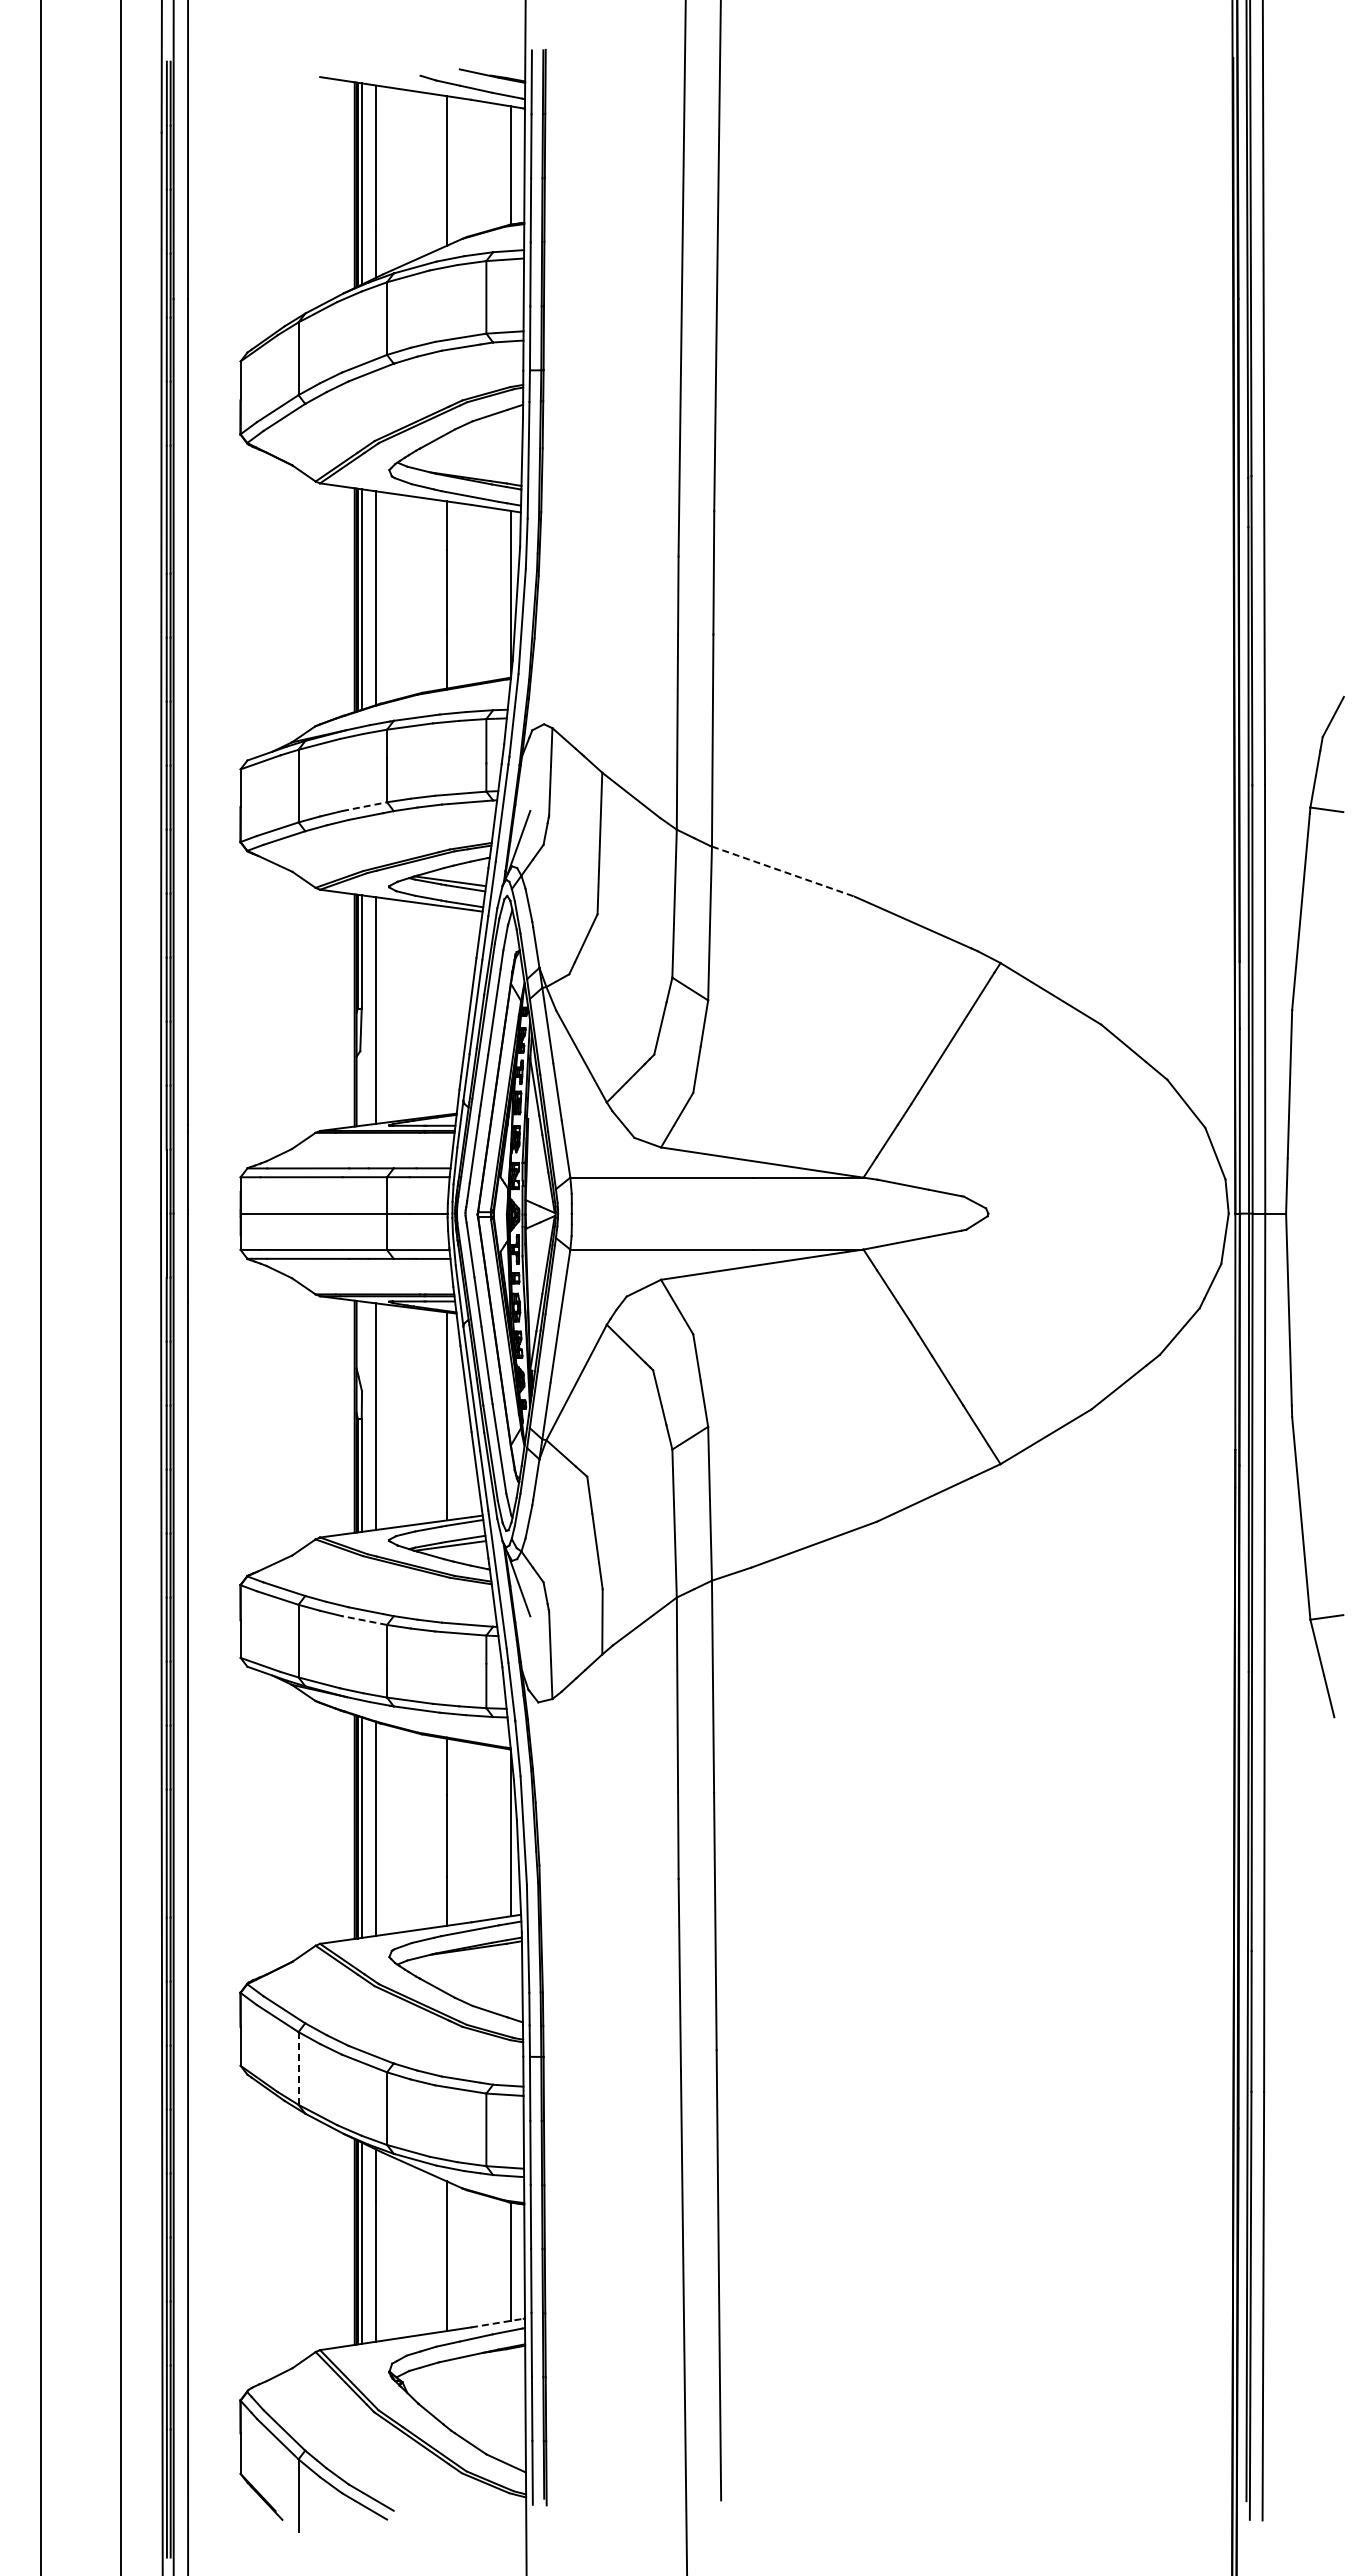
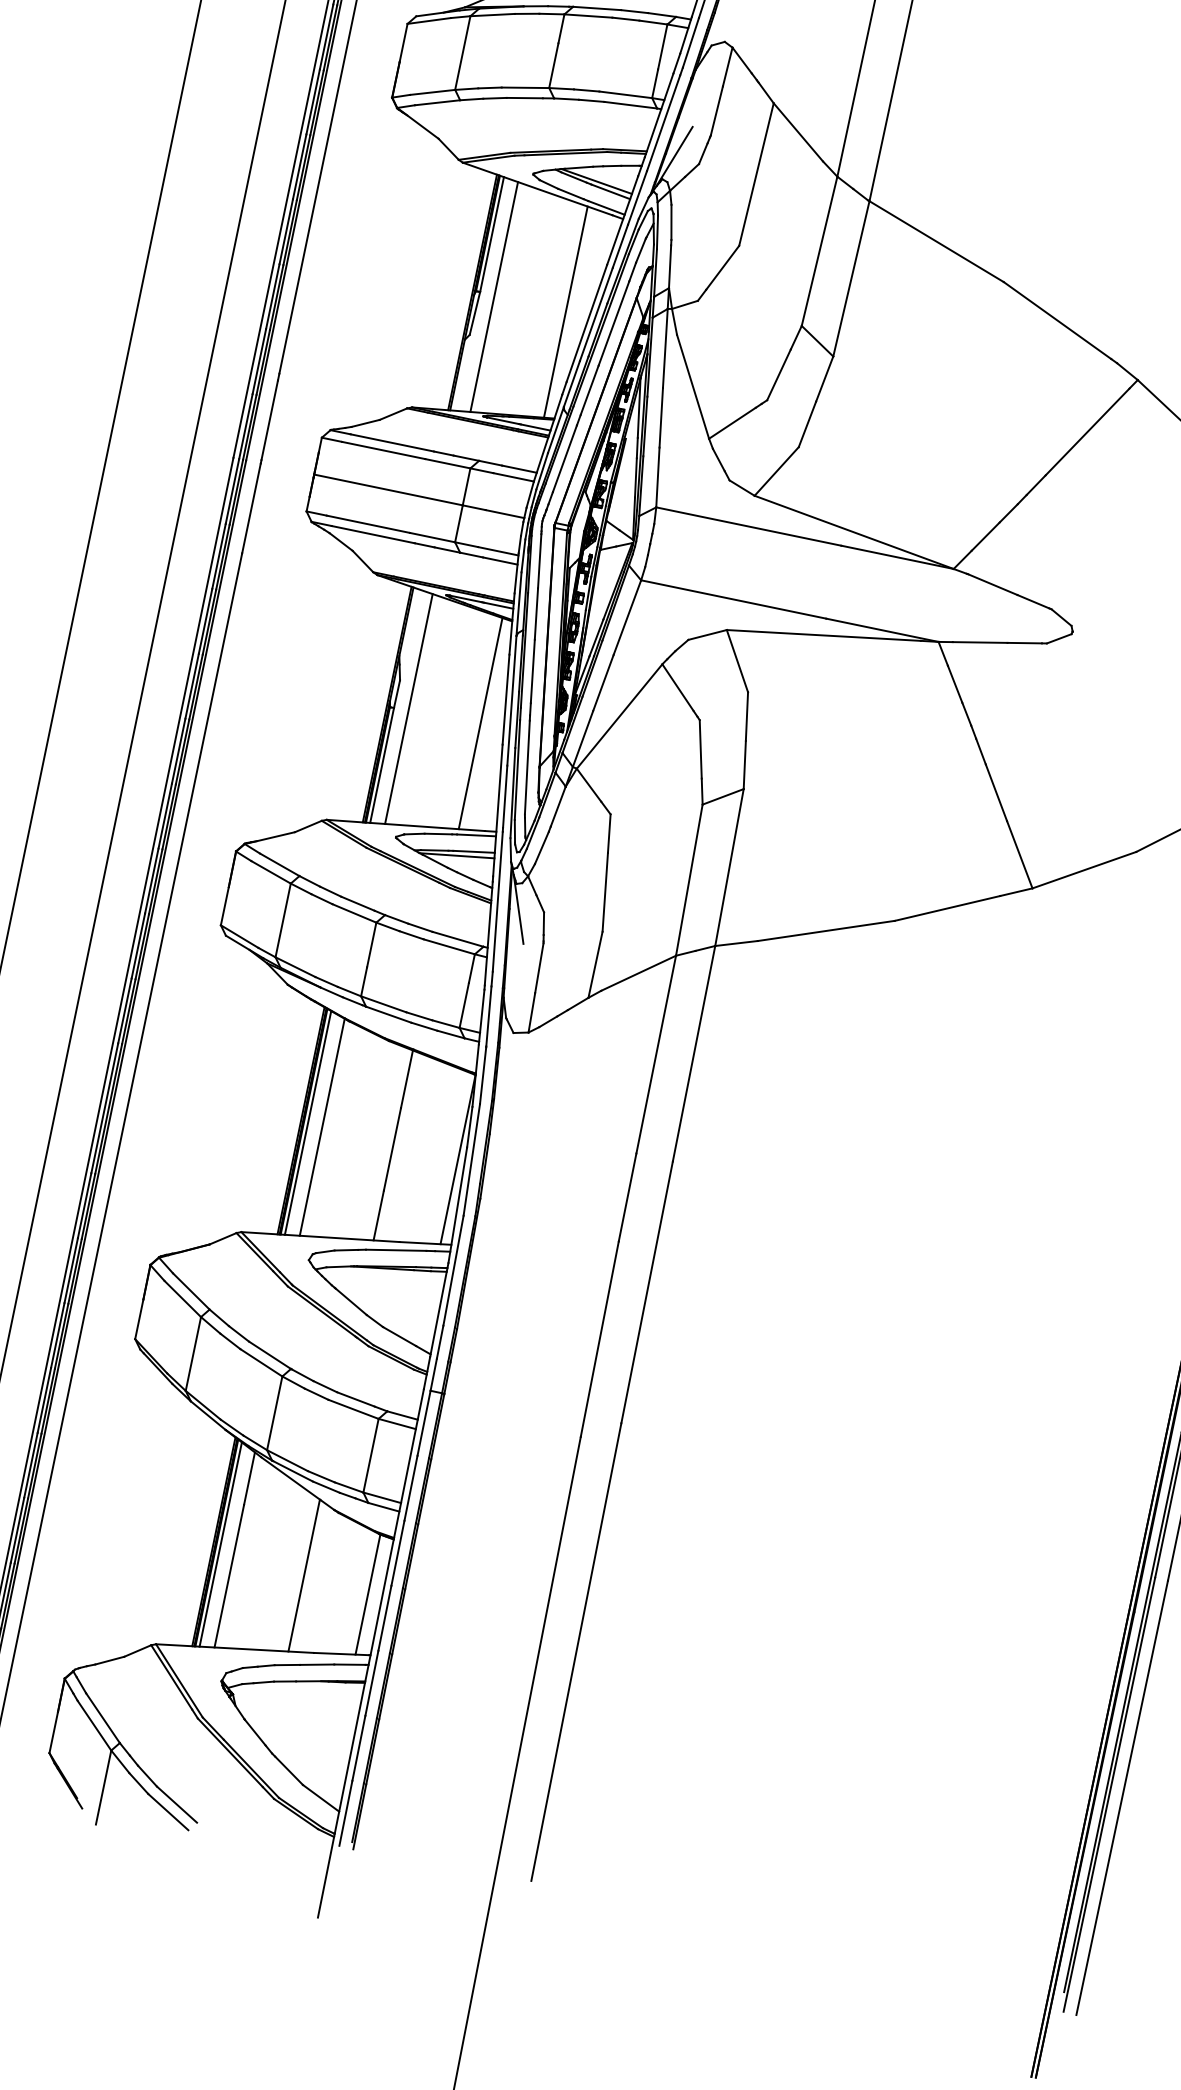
line: (364, 806) -> (525, 87), dashed -> solid
line: (783, 871) -> (936, 241), dashed -> solid
line: (446, 1010) -> (565, 311), added
line: (364, 1620) -> (354, 913), dashed -> solid
line: (298, 2068) -> (193, 1353), dashed -> solid
line: (497, 2323) -> (341, 1654), dashed -> solid

